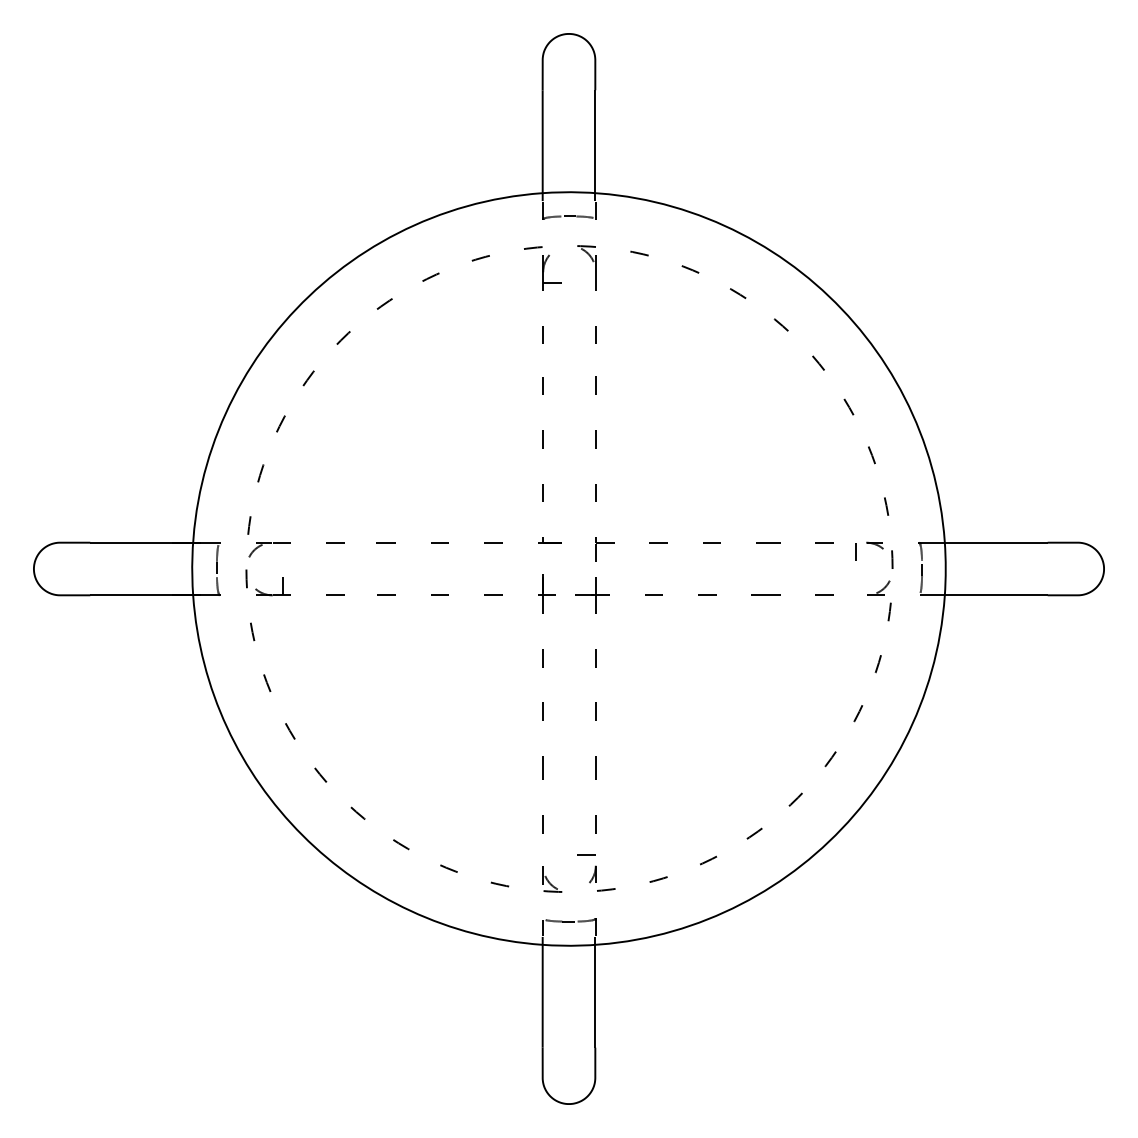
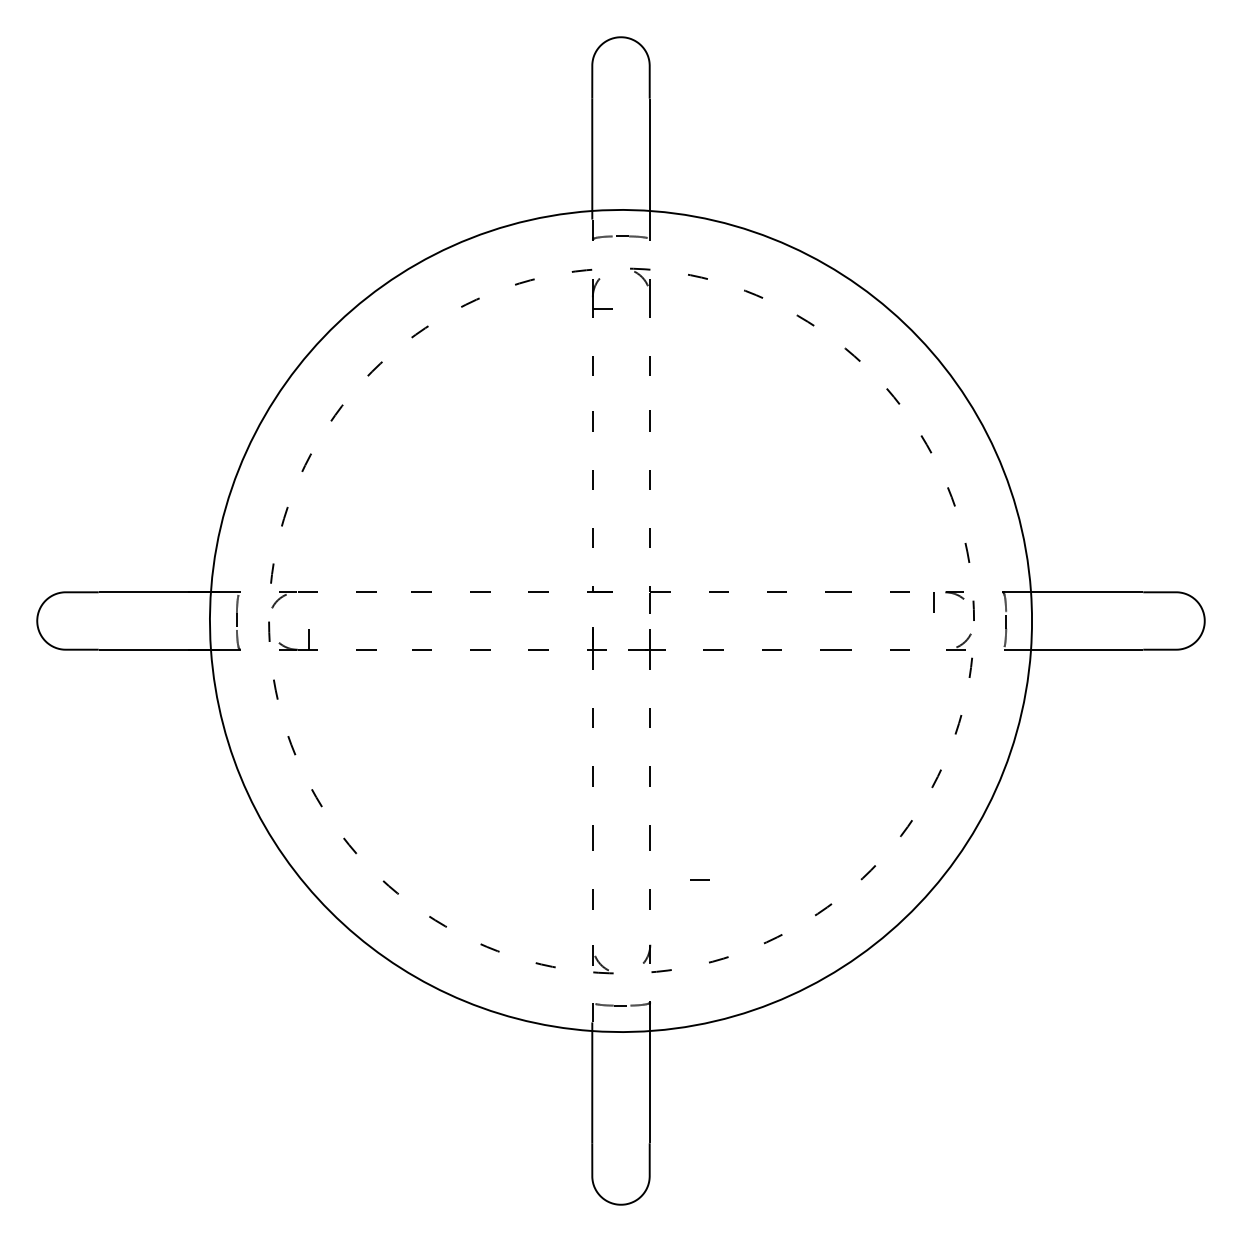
line: (585, 854) -> (699, 879), moved

